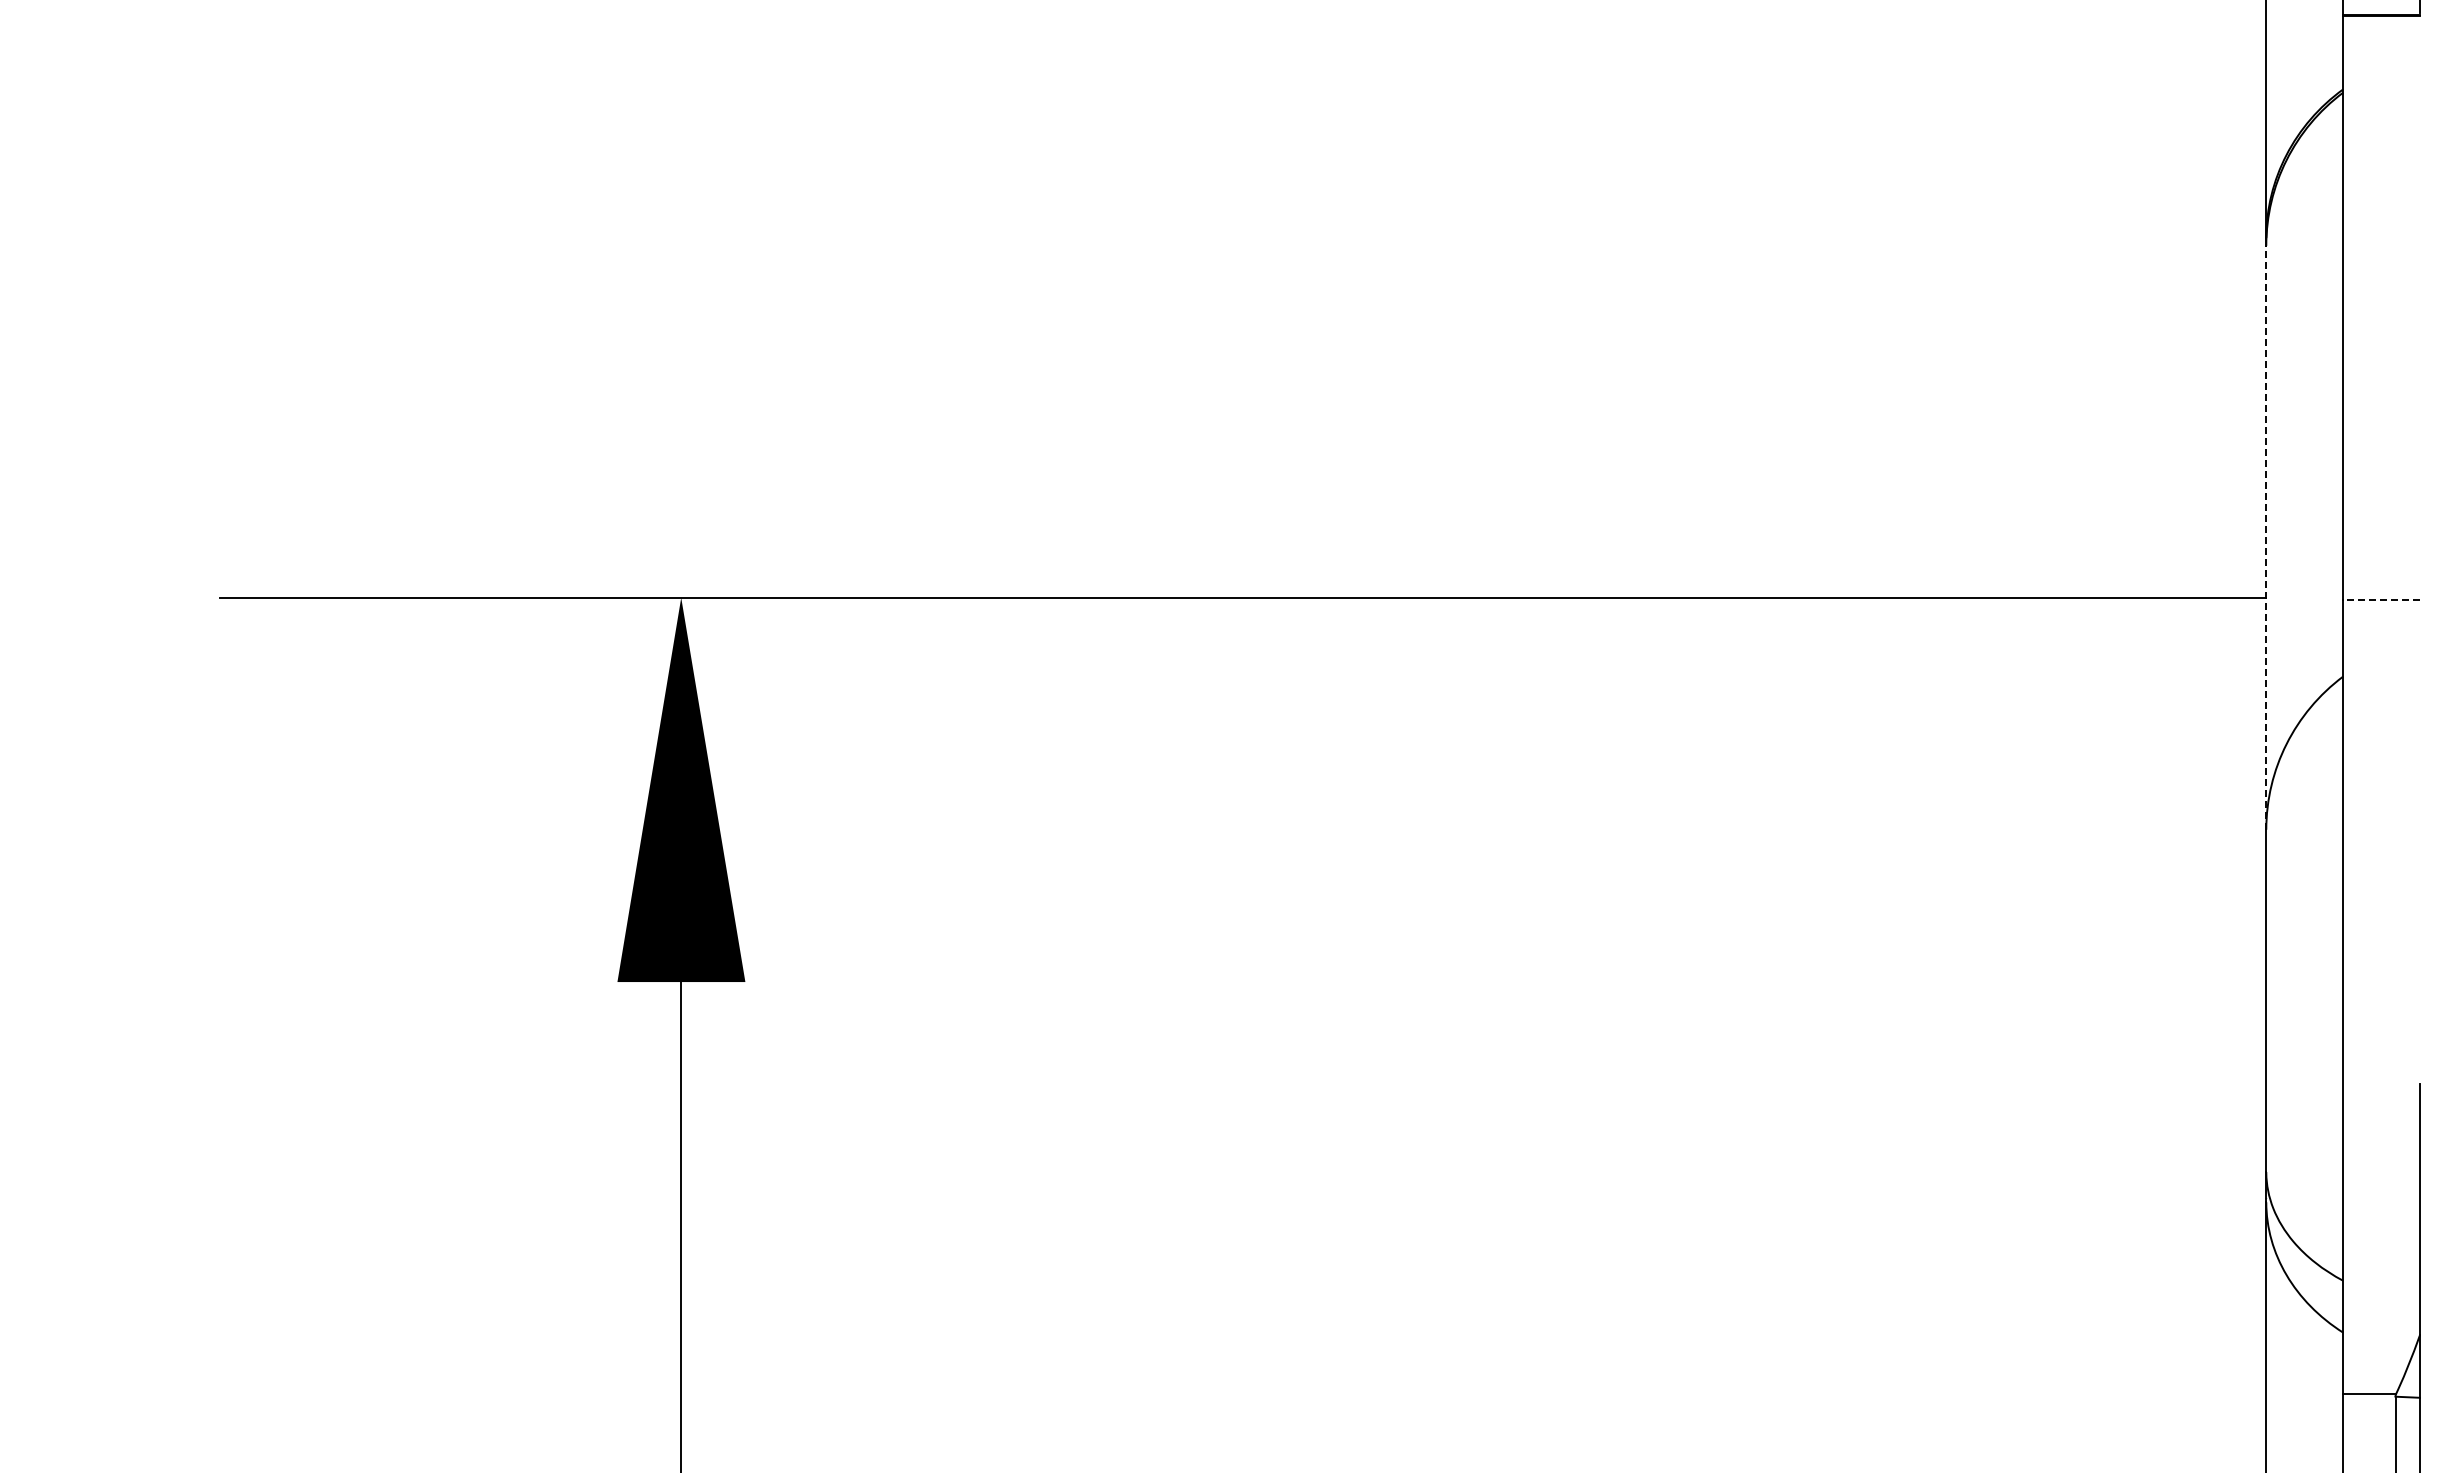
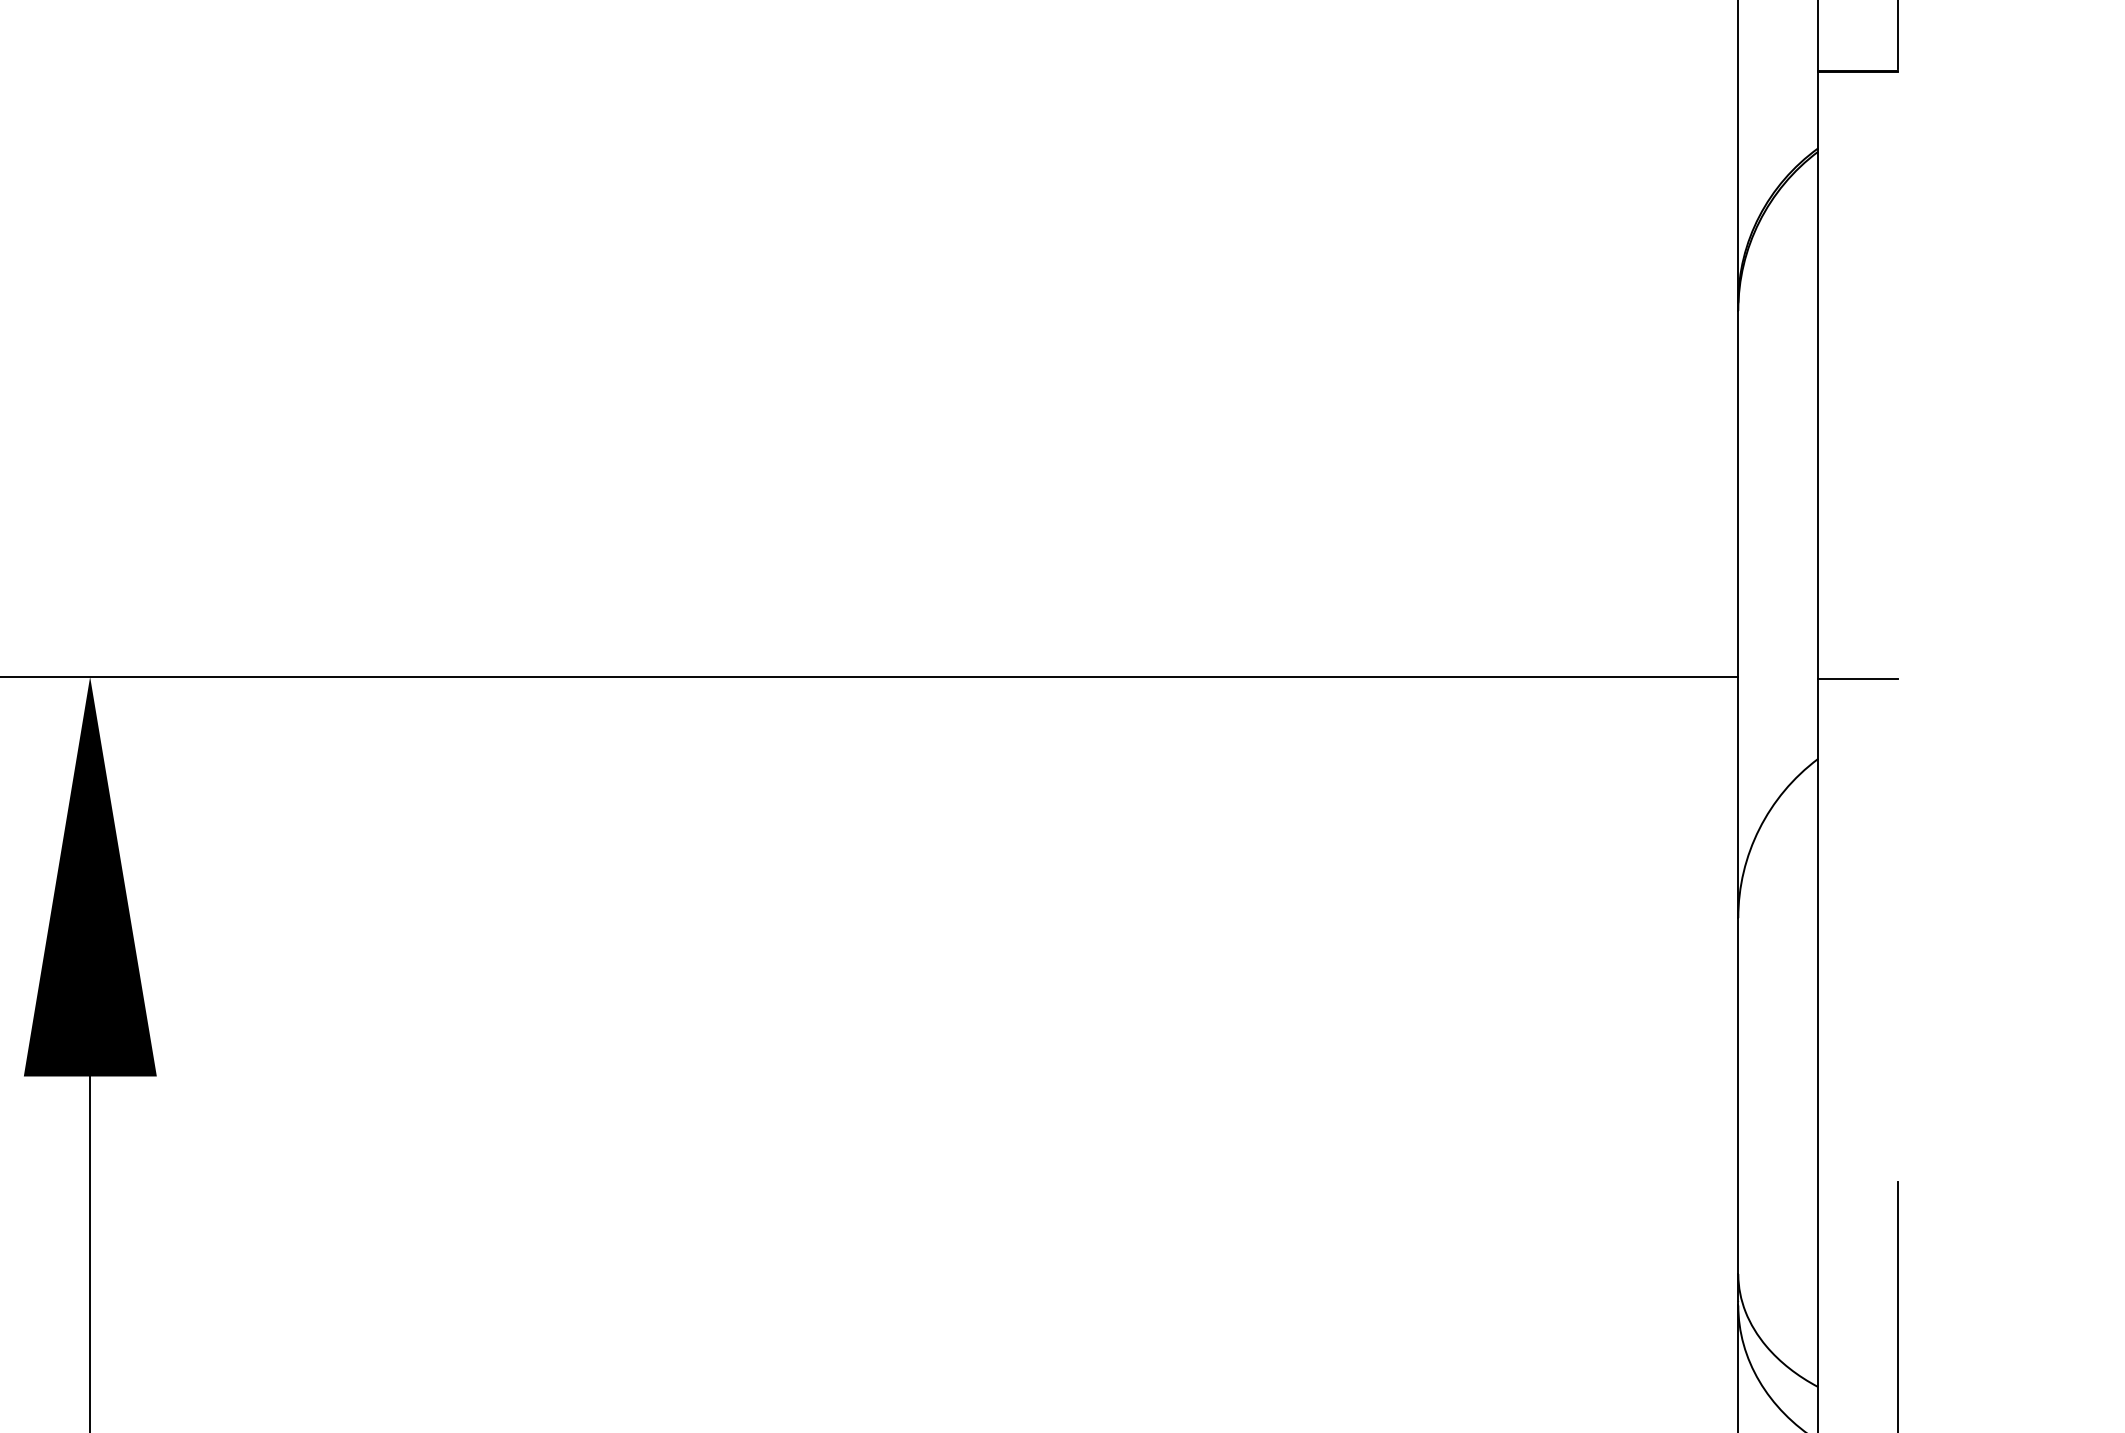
line: (2266, 537) -> (1738, 614), dashed -> solid
line: (2381, 600) -> (1858, 679), dashed -> solid

